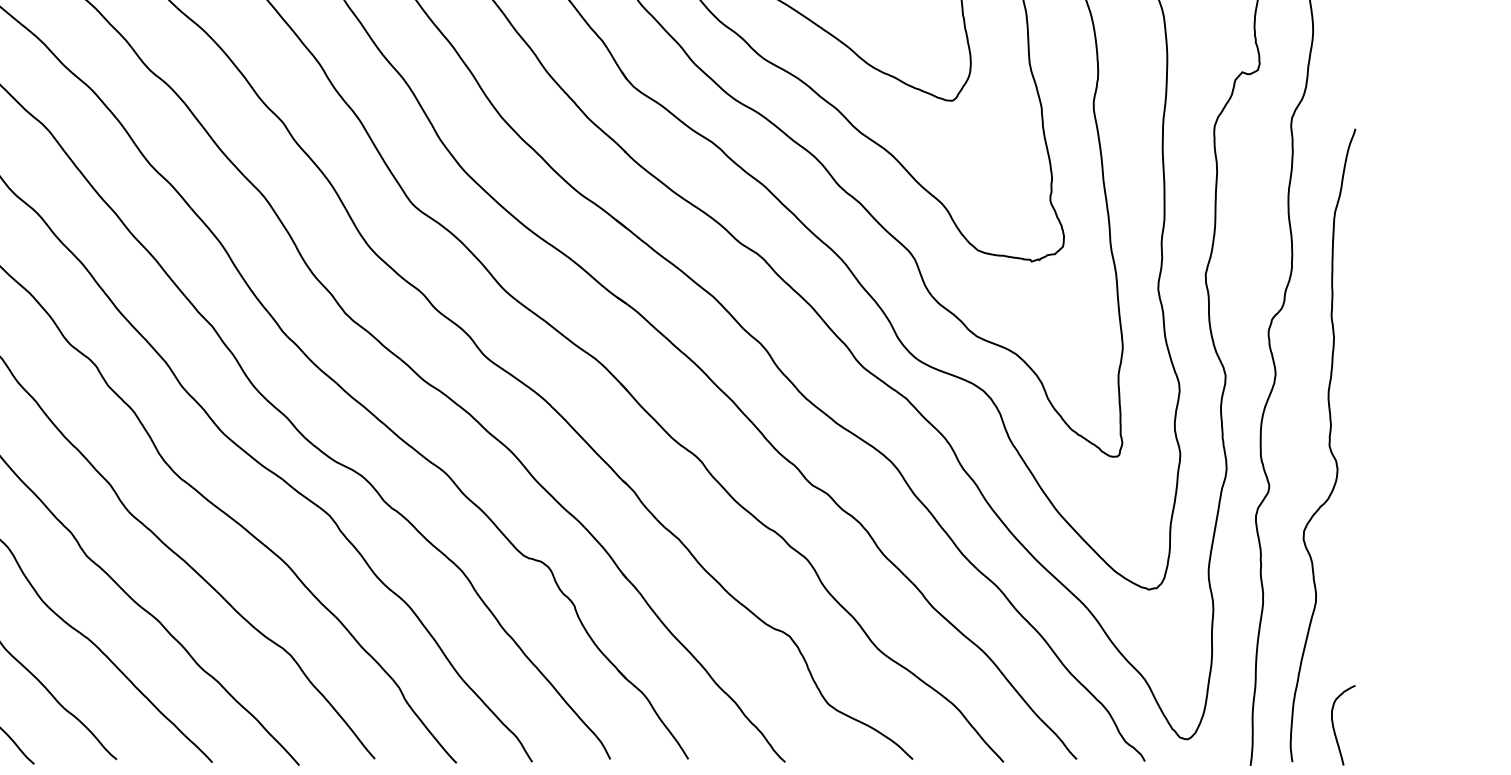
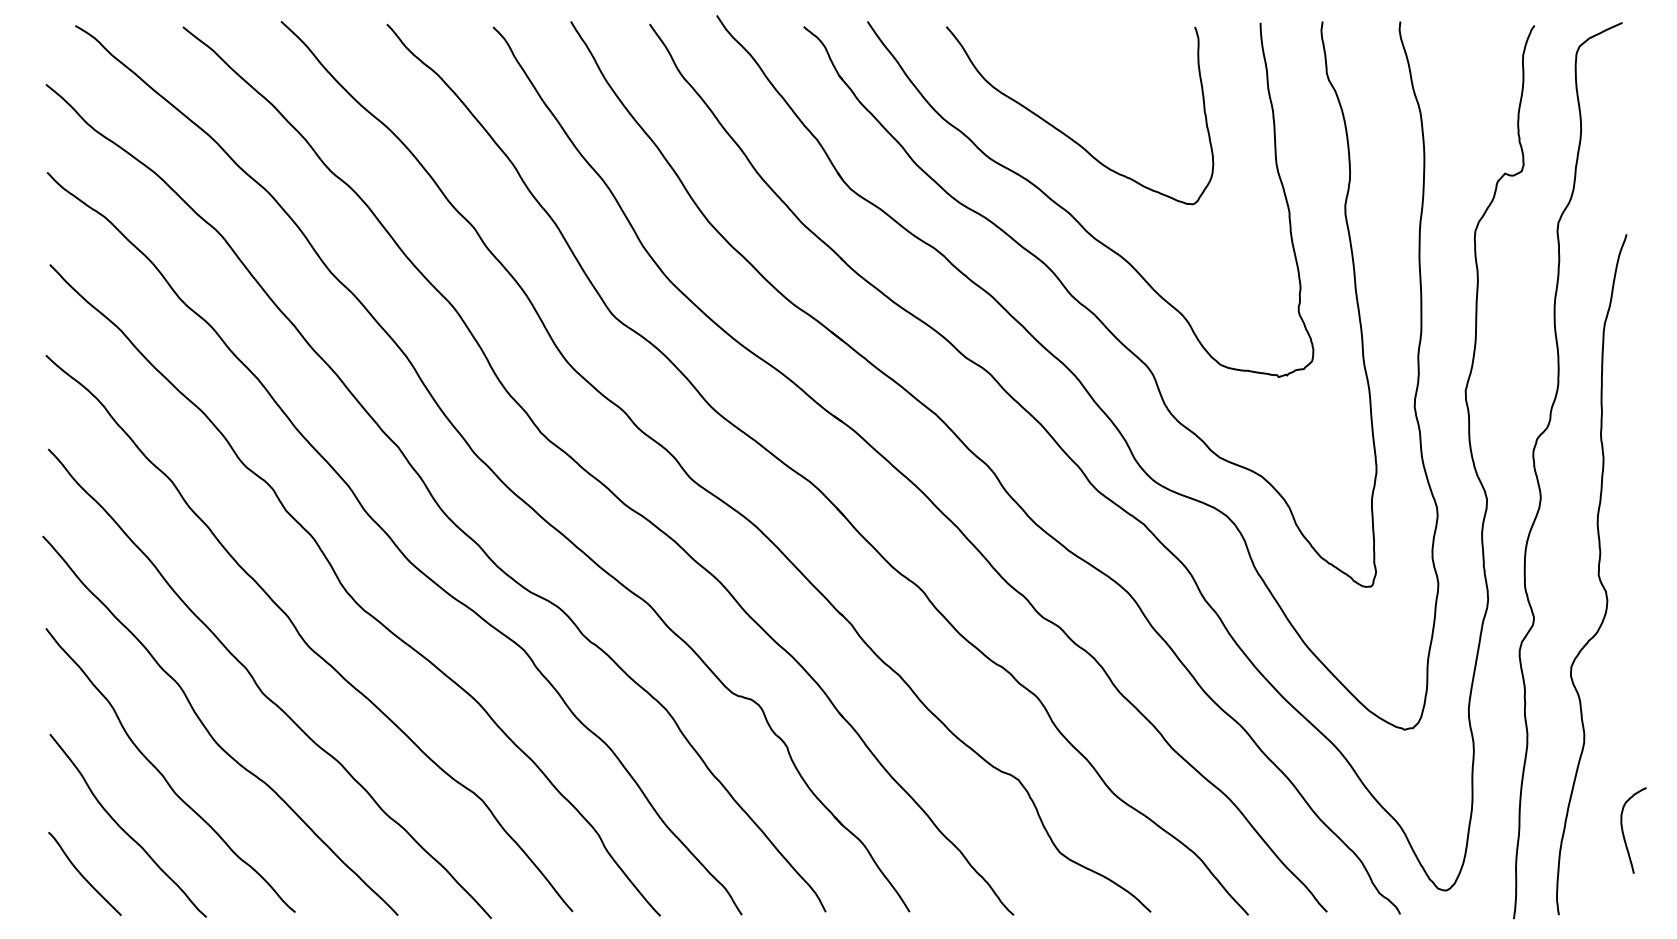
curve: (1334, 729) -> (1624, 834), moved

